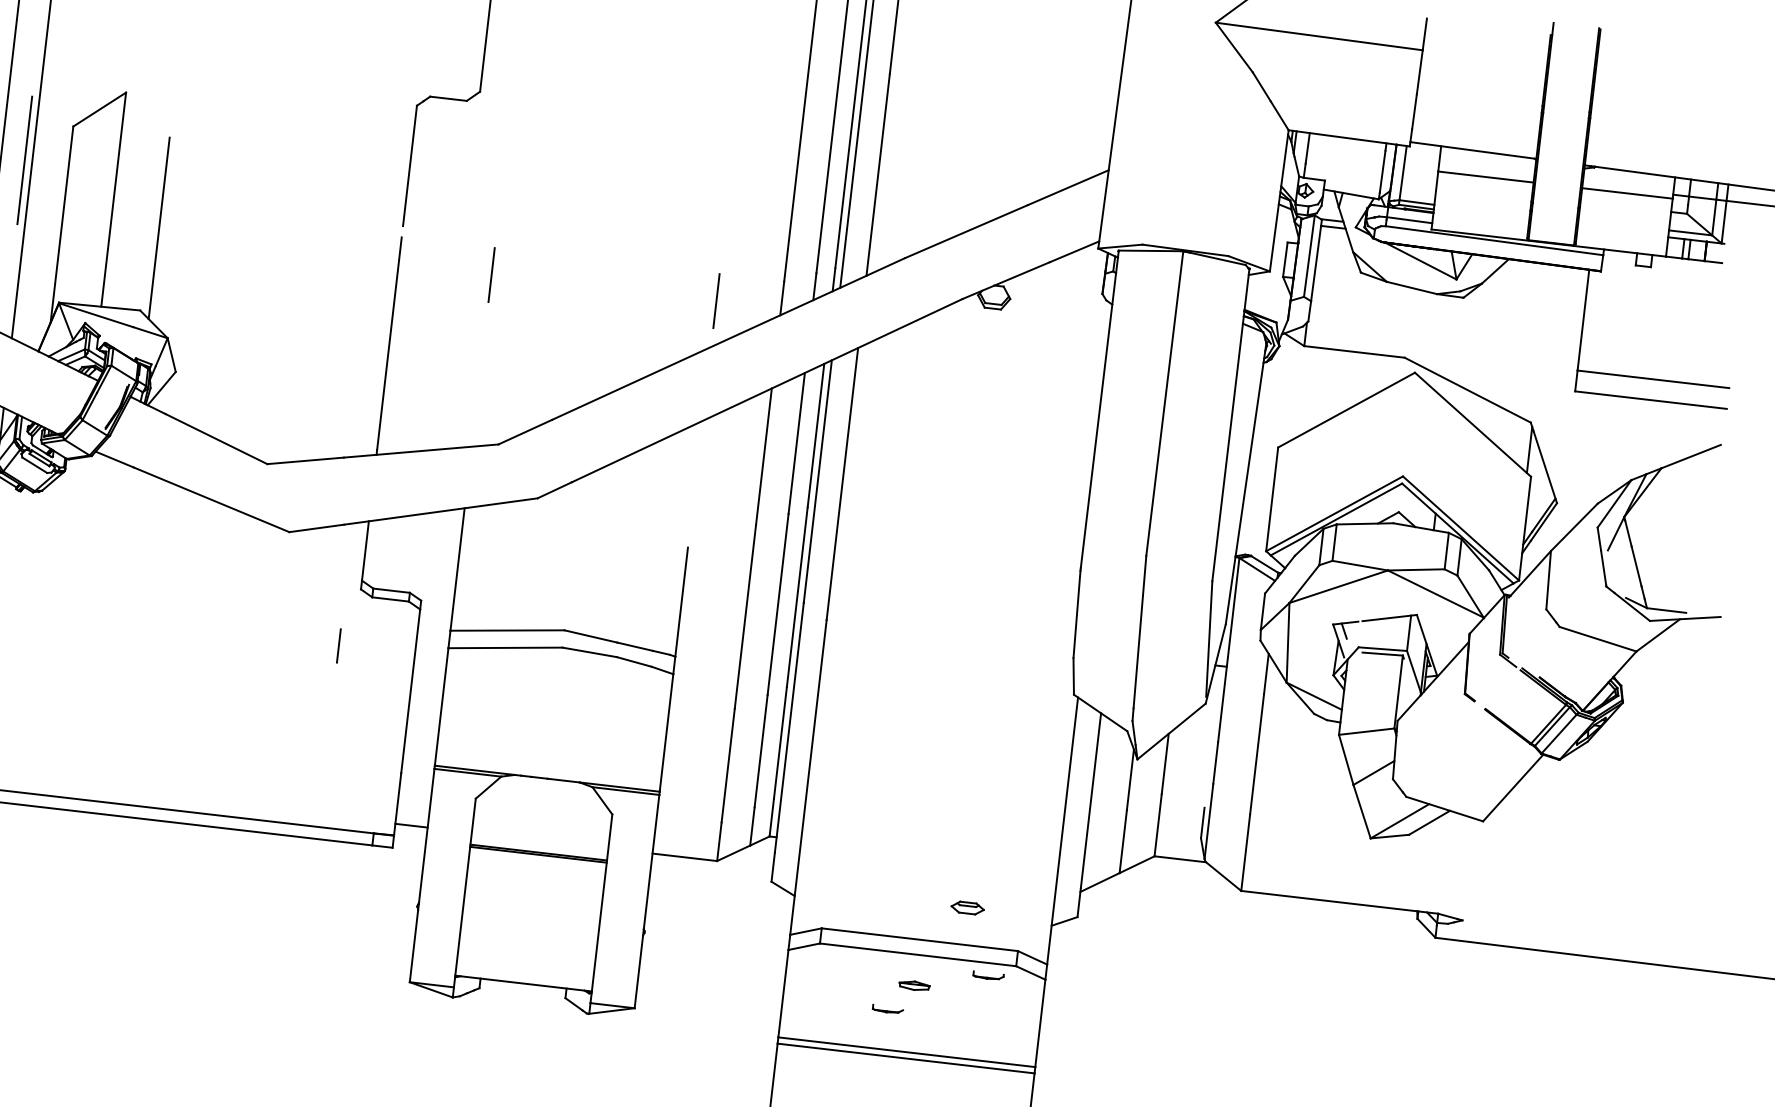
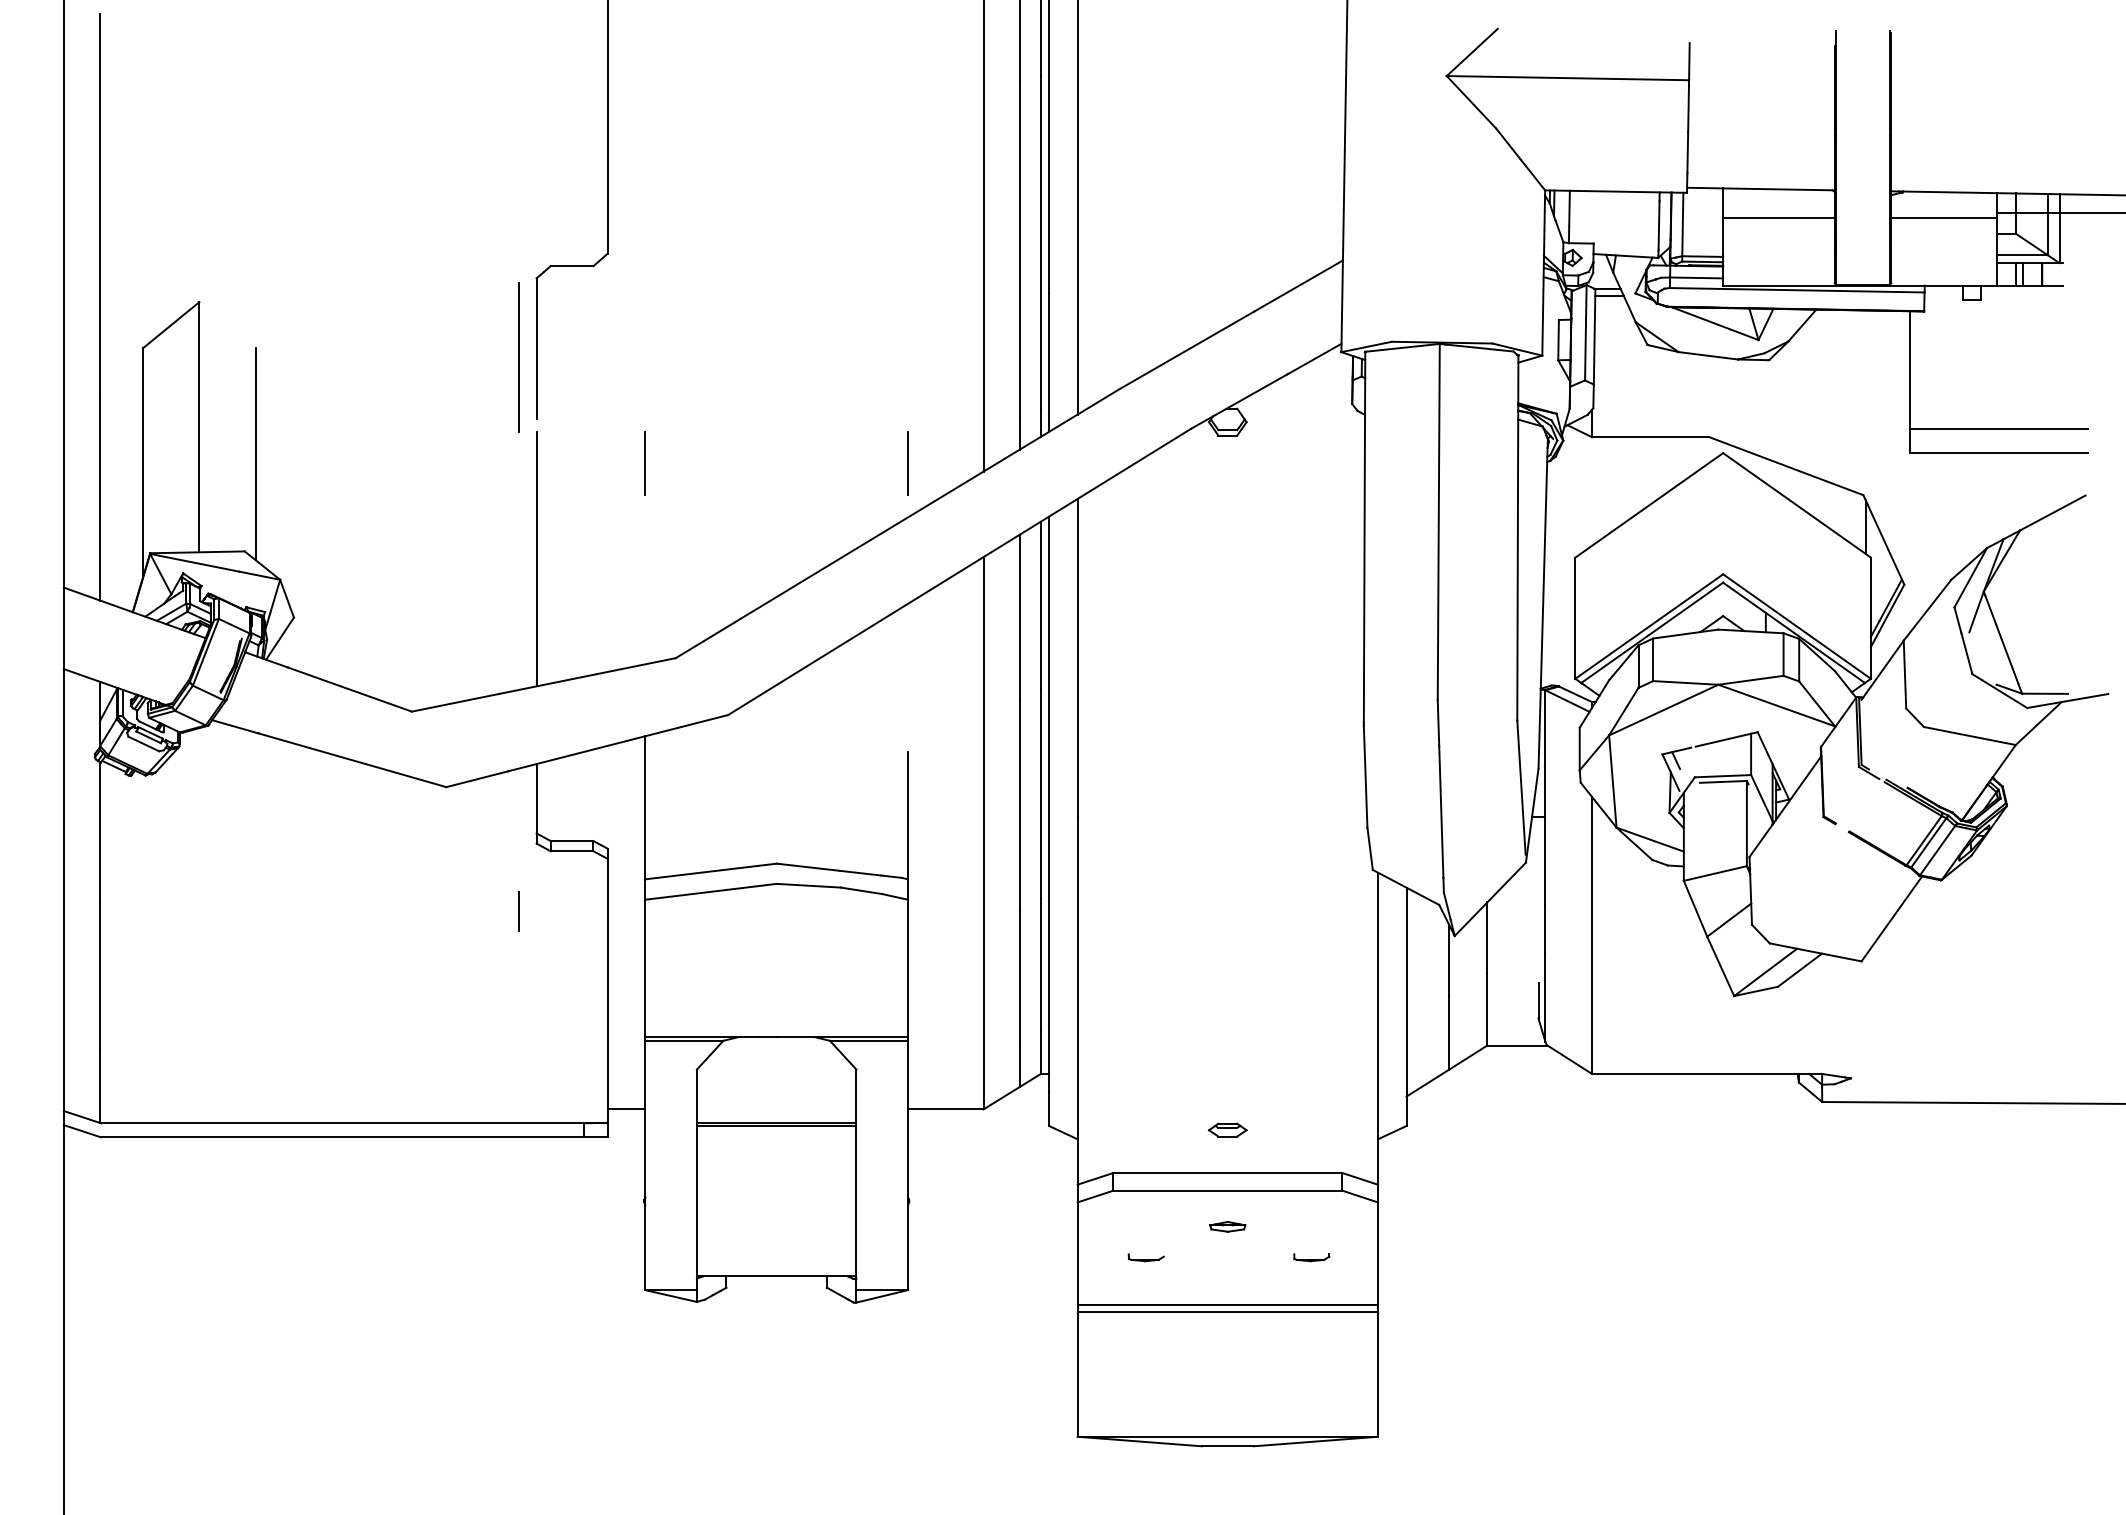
line: (24, 160) -> (518, 357), moved
part: (967, 907) -> (1227, 1129), moved
part: (988, 975) -> (1311, 1257), moved
part: (887, 1009) -> (1145, 1257), moved

